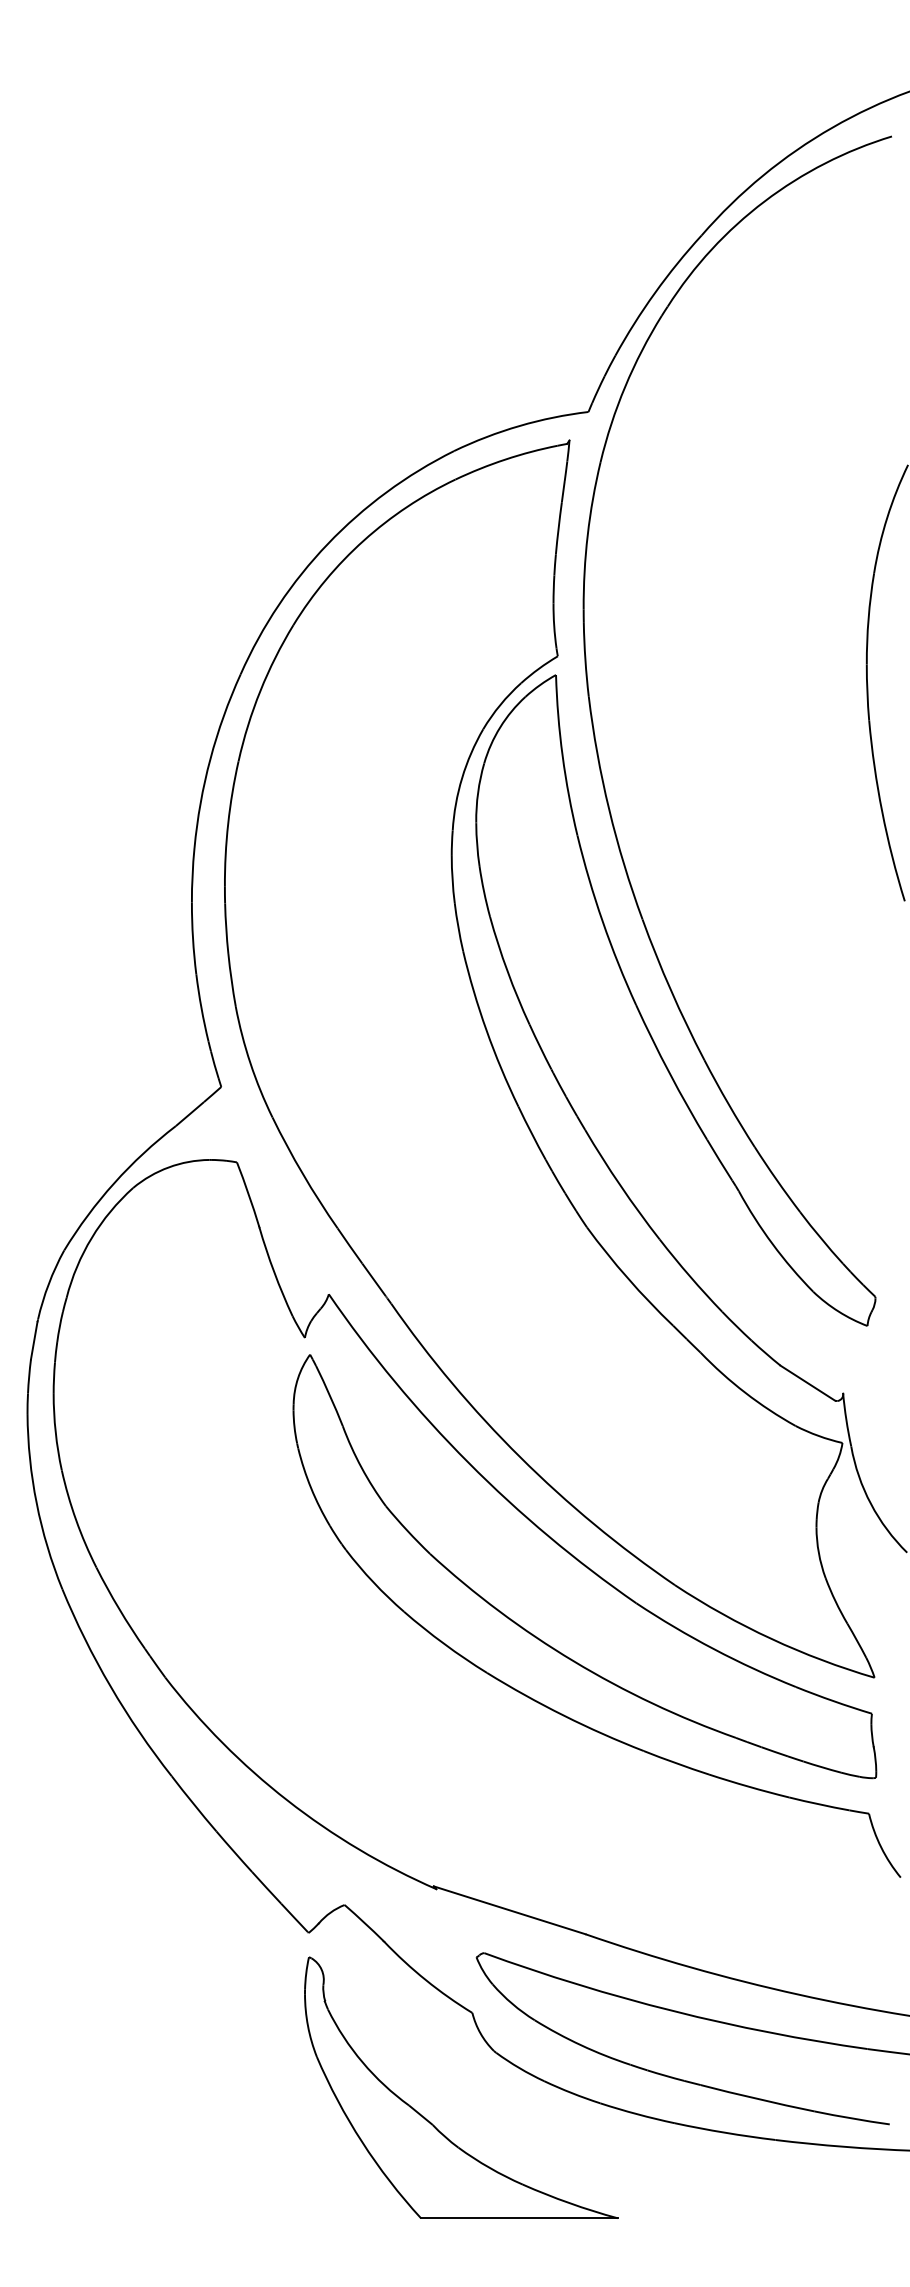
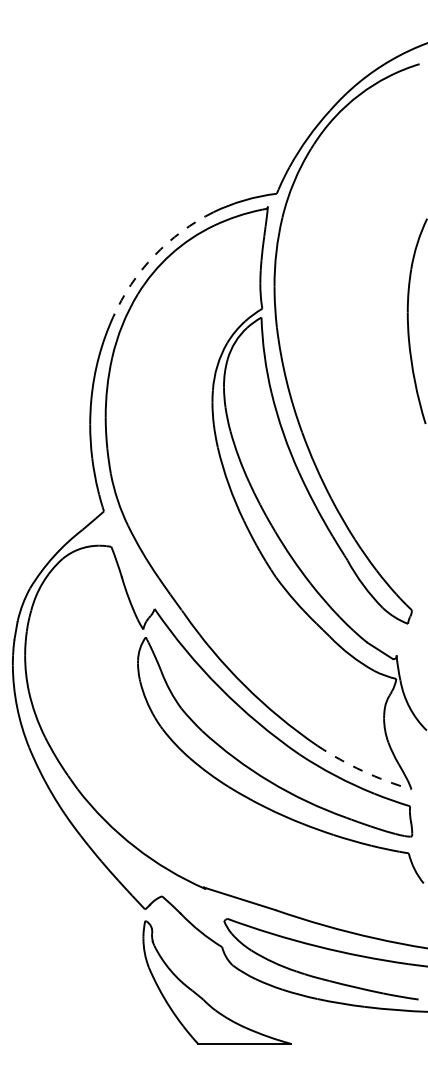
arc: (328, 543) -> (154, 255), solid -> dashed
arc: (770, 1639) -> (362, 771), solid -> dashed

